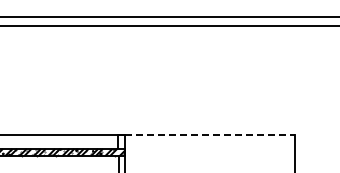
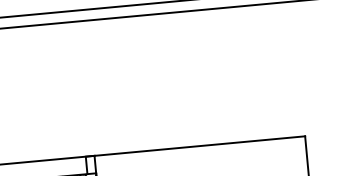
line: (210, 134) -> (200, 145), dashed -> solid

